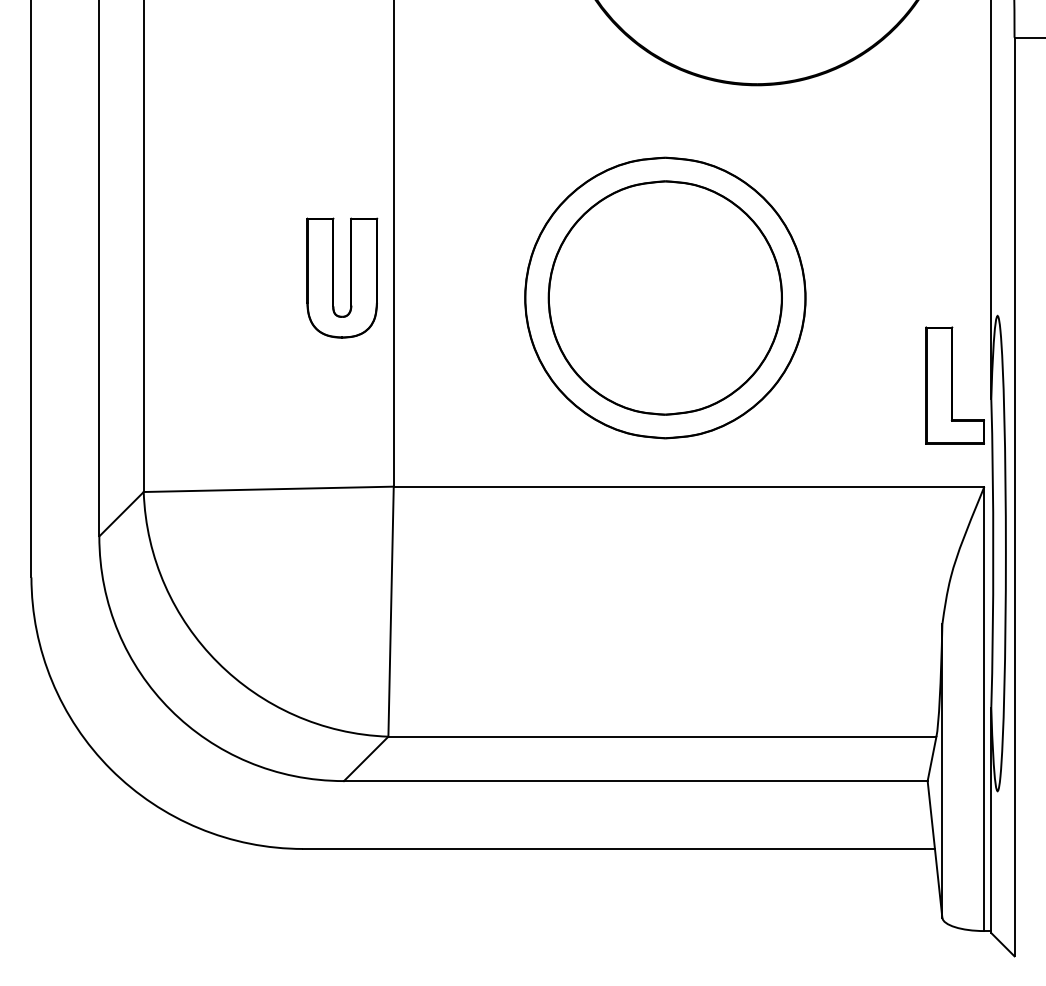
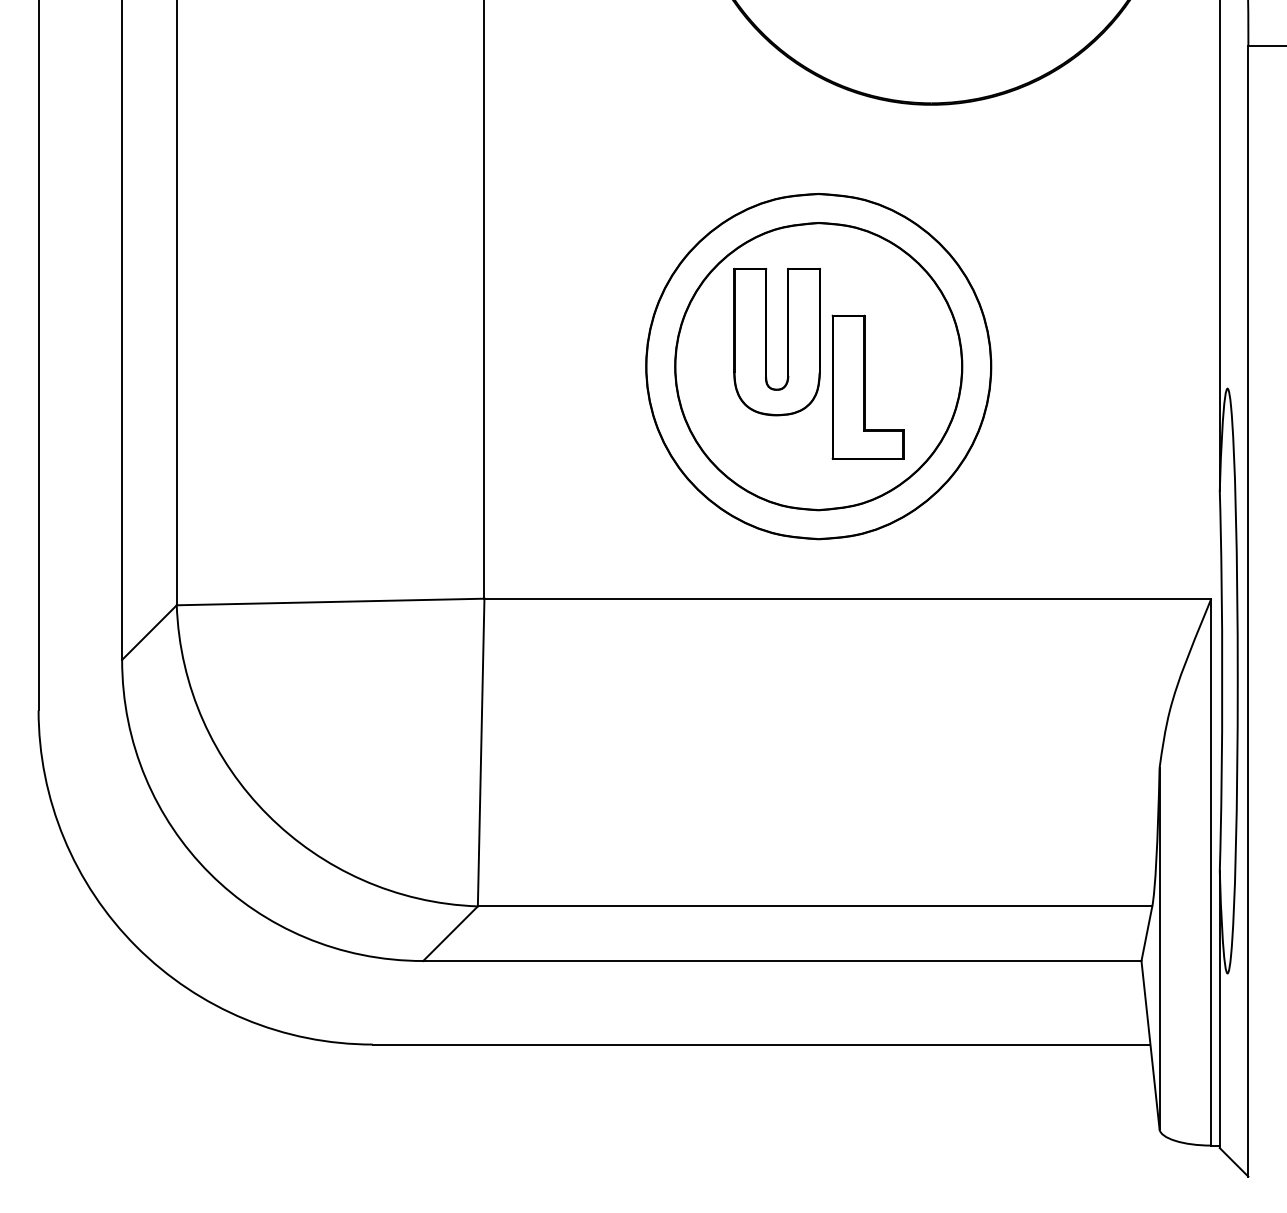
part: (333, 277) -> (766, 341), moved
part: (954, 384) -> (867, 386), moved

